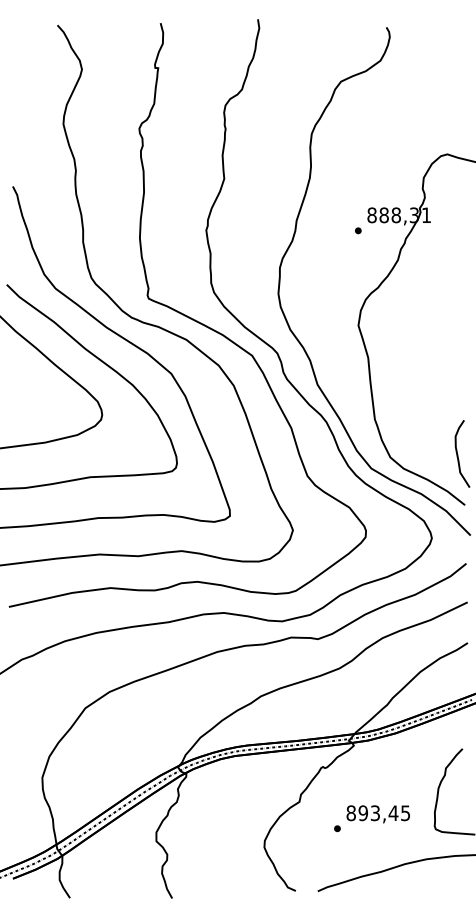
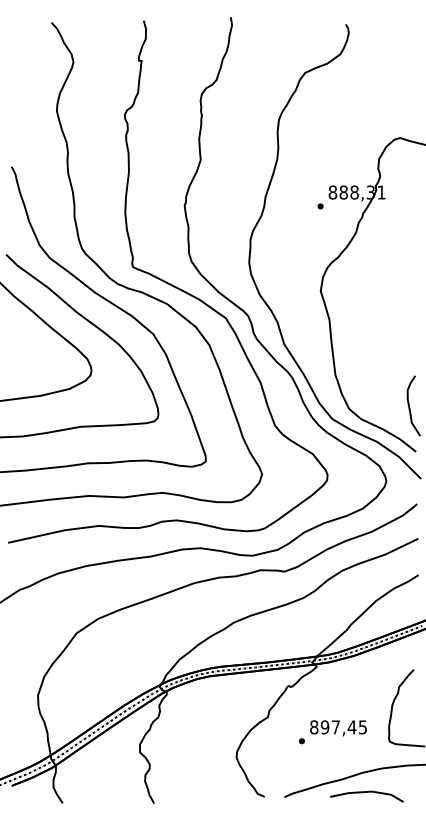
text: (374, 813) -> (335, 727), 893,45 -> 897,45
line: (409, 886) -> (366, 792), added

